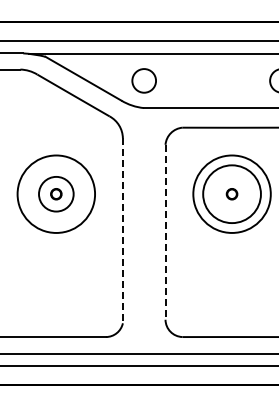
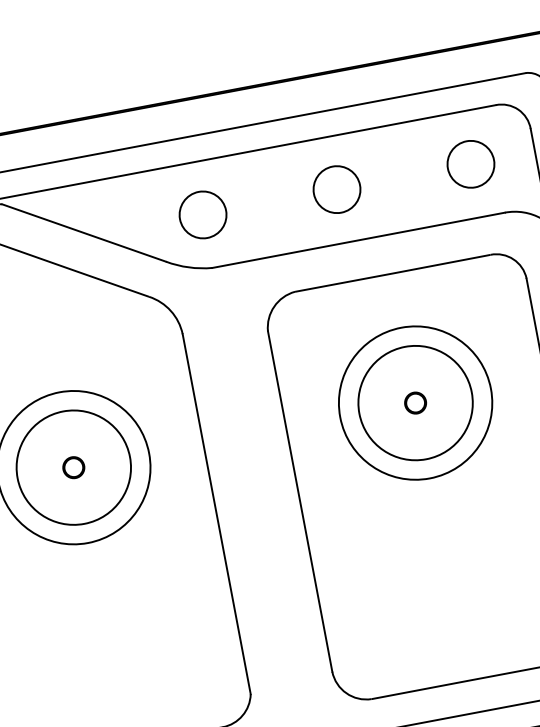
circle: (212, 80) -> (335, 189), added
circle: (56, 194) -> (74, 468), size x1.67
line: (122, 230) -> (215, 513), dashed -> solid
line: (165, 232) -> (300, 501), dashed -> solid

